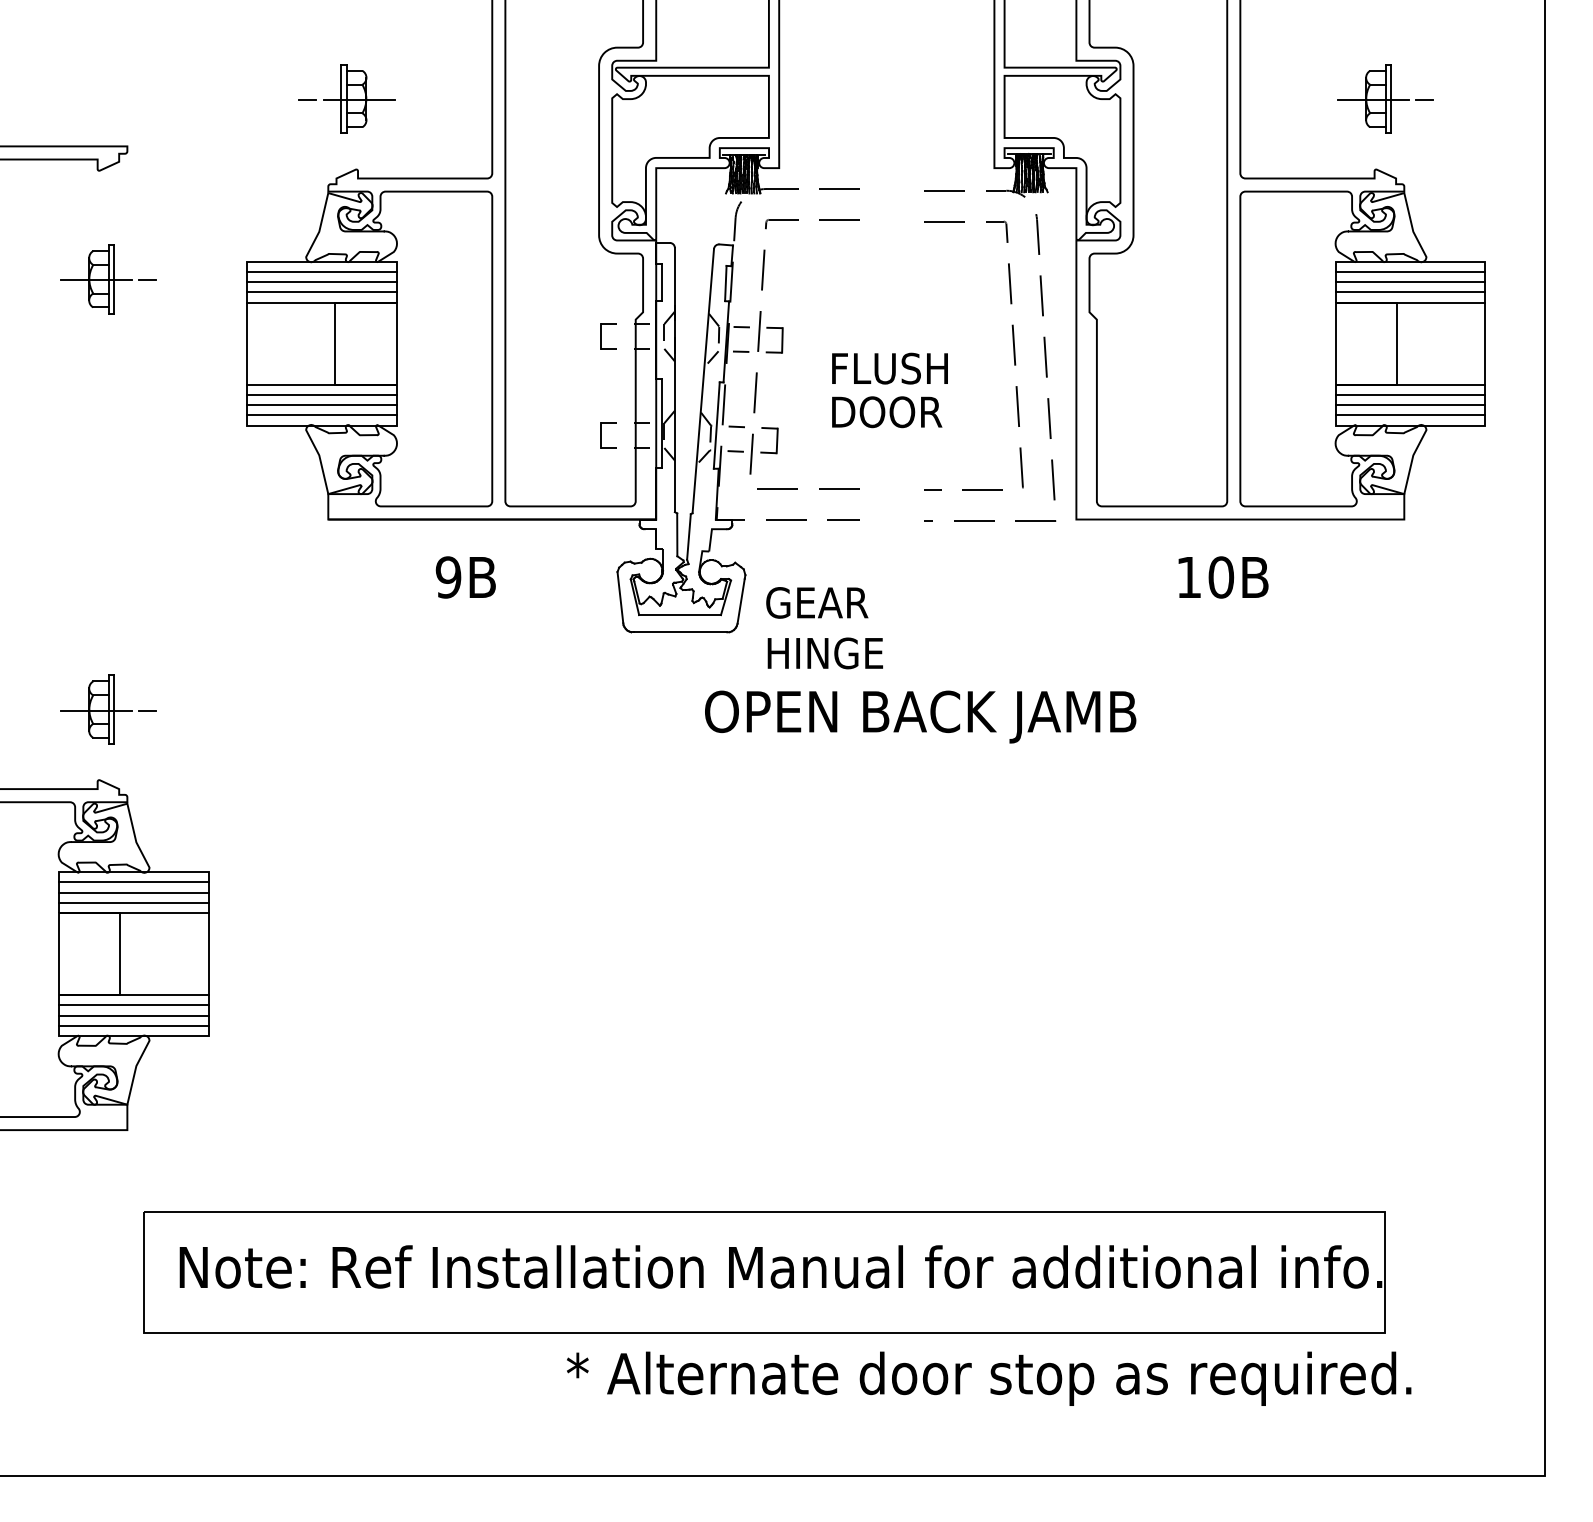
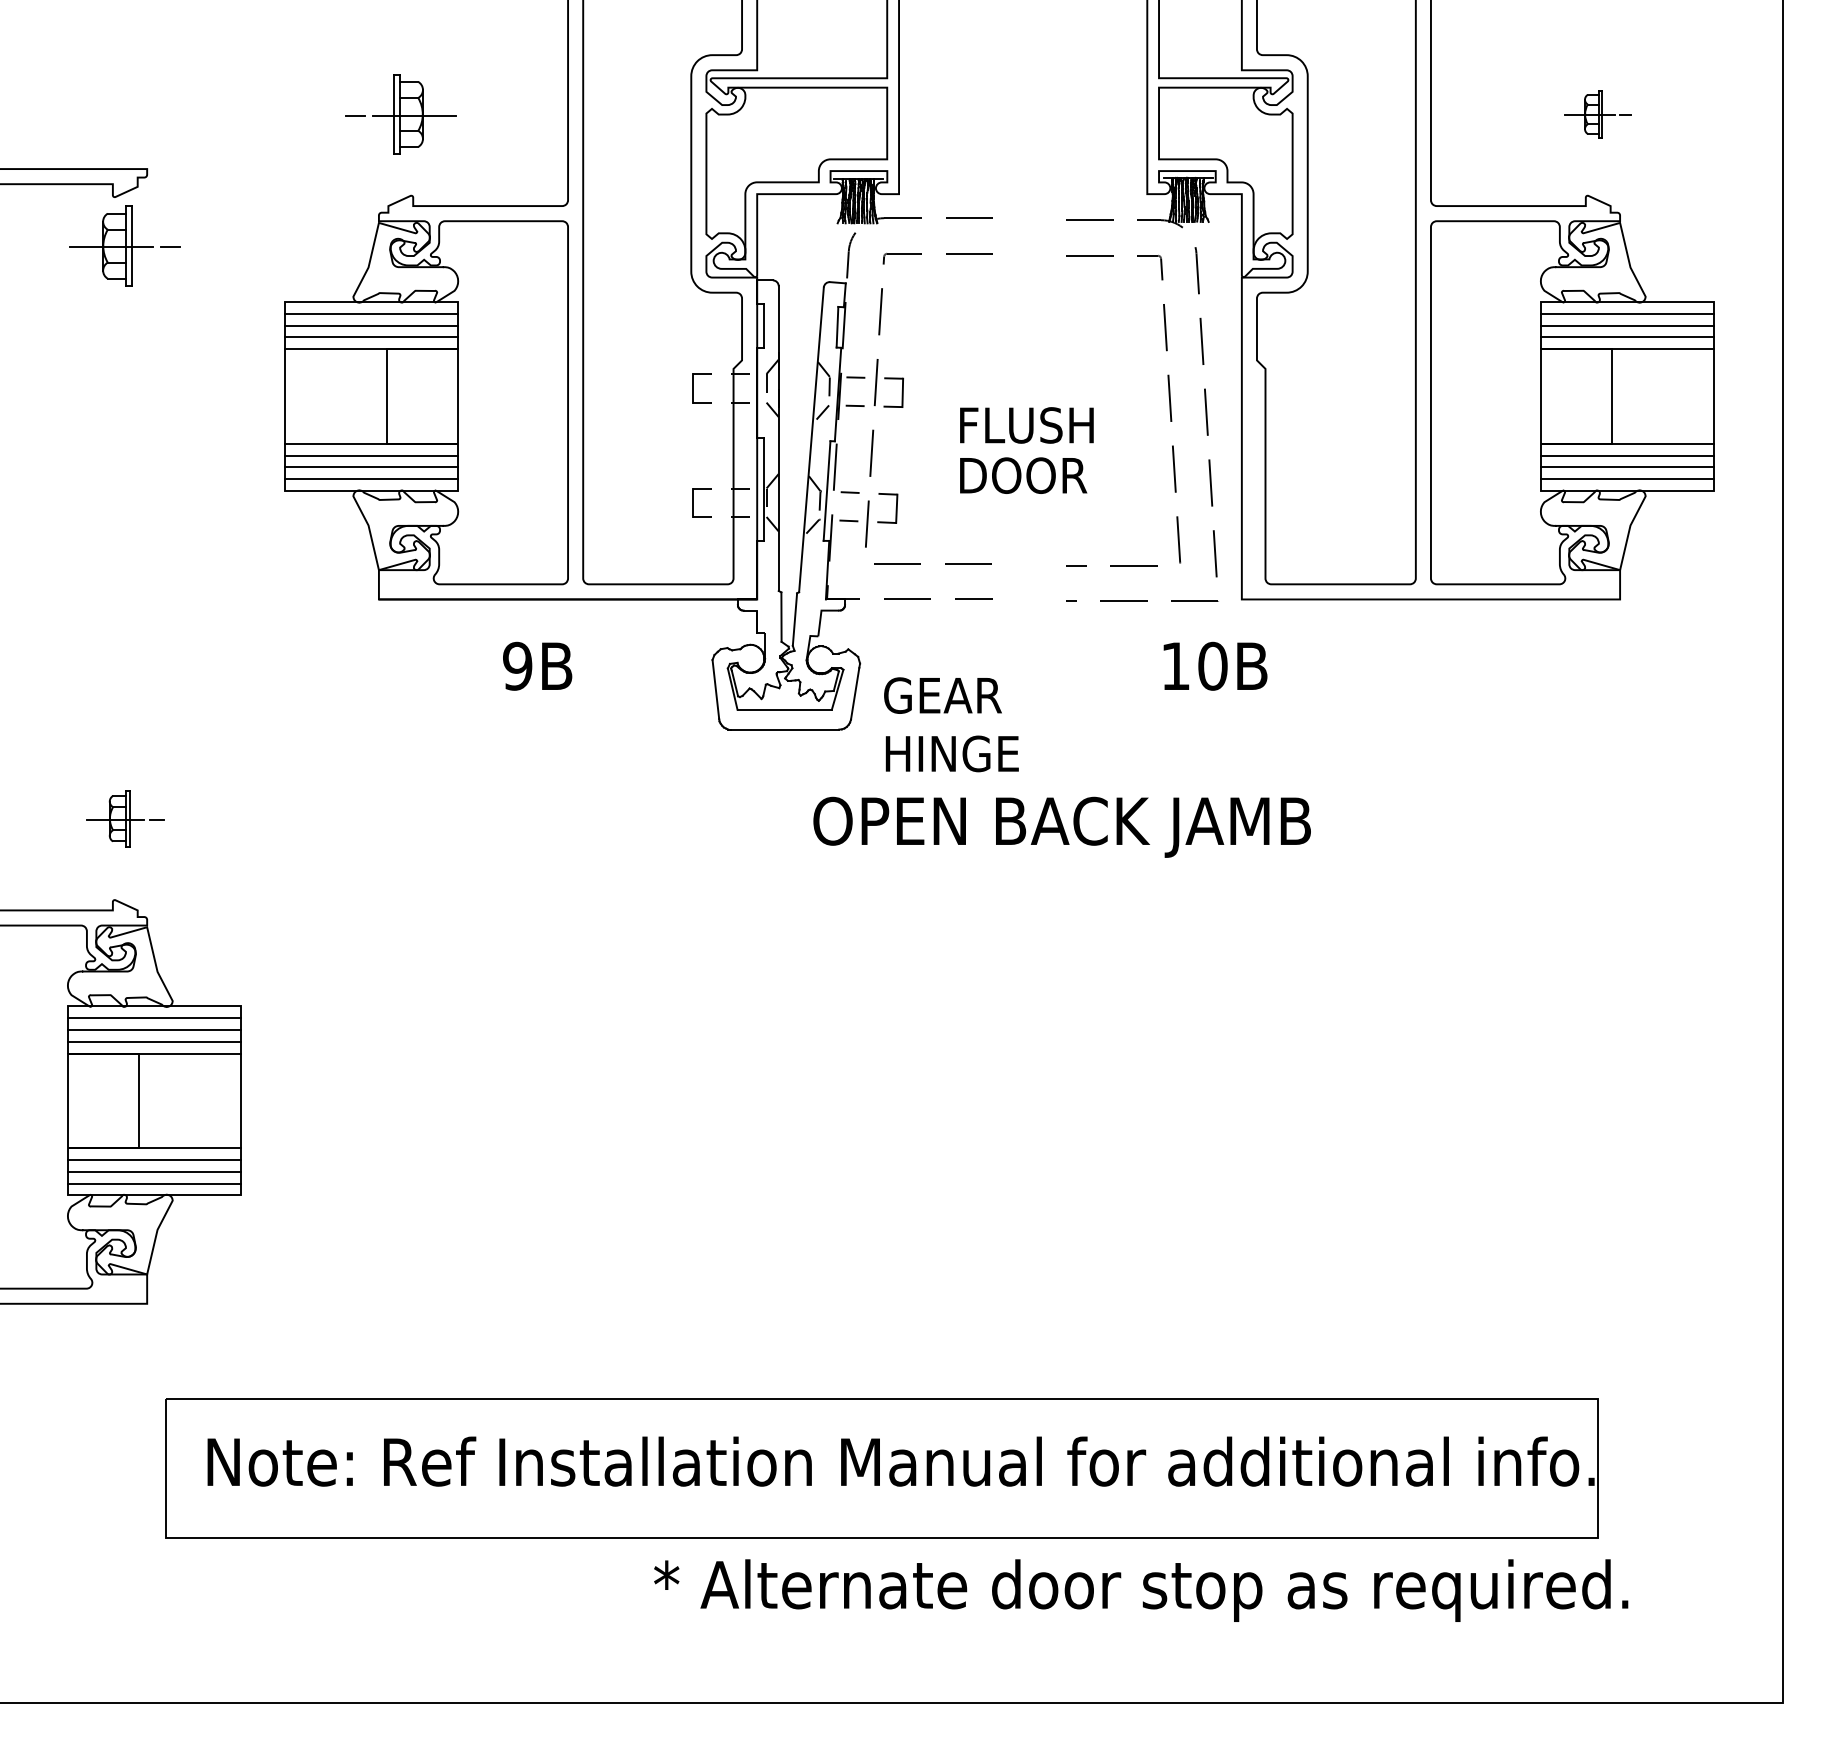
part: (1385, 98) -> (1598, 113), size x0.6
part: (108, 279) -> (125, 246), moved
text: (1223, 577) -> (1215, 666), moved
part: (108, 709) -> (125, 818), size x0.7

